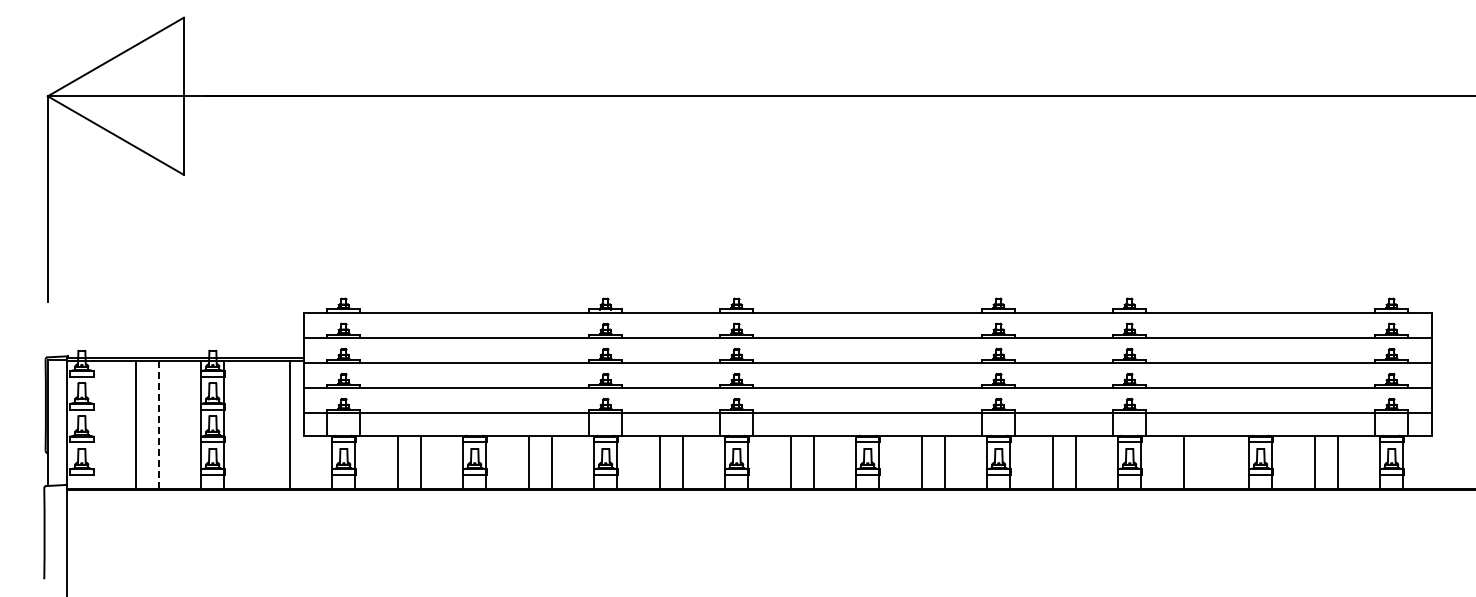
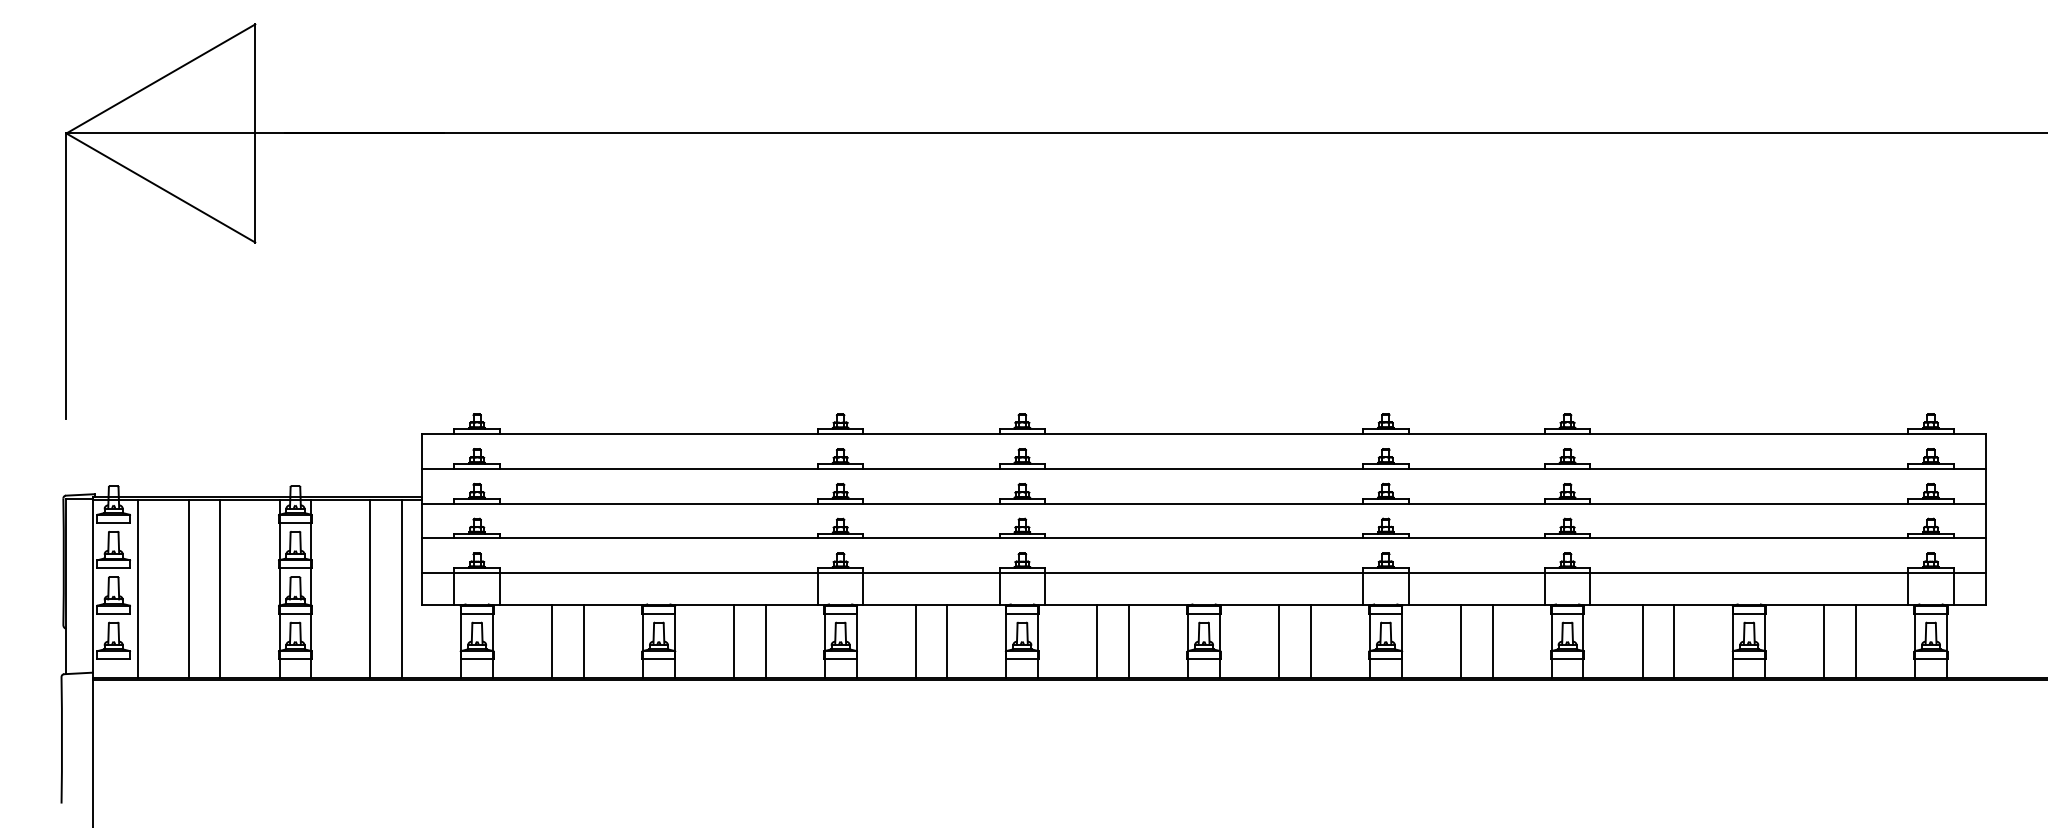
line: (99, 424) -> (138, 588), added
line: (158, 424) -> (220, 588), dashed -> solid
line: (266, 424) -> (369, 588), added
line: (1206, 461) -> (1673, 640), added

